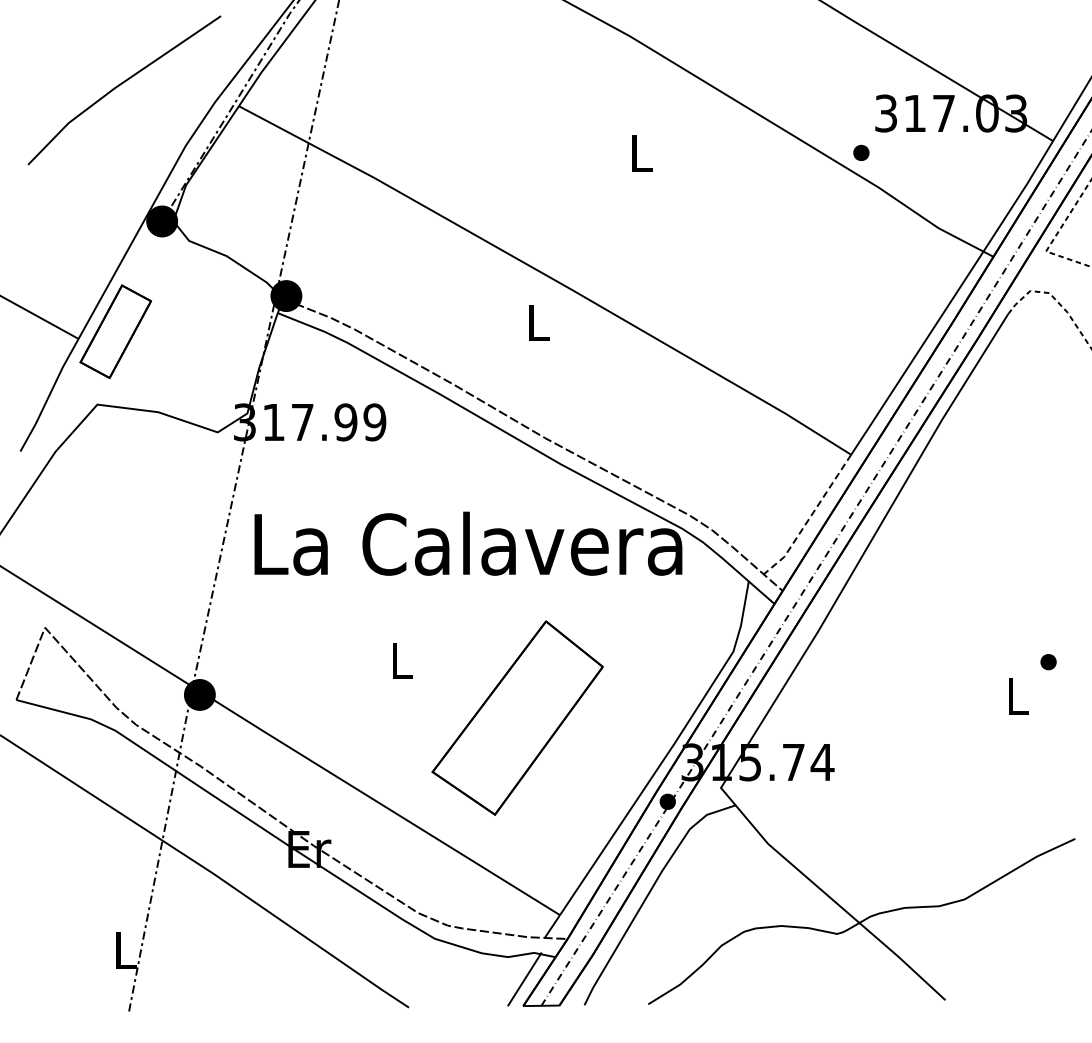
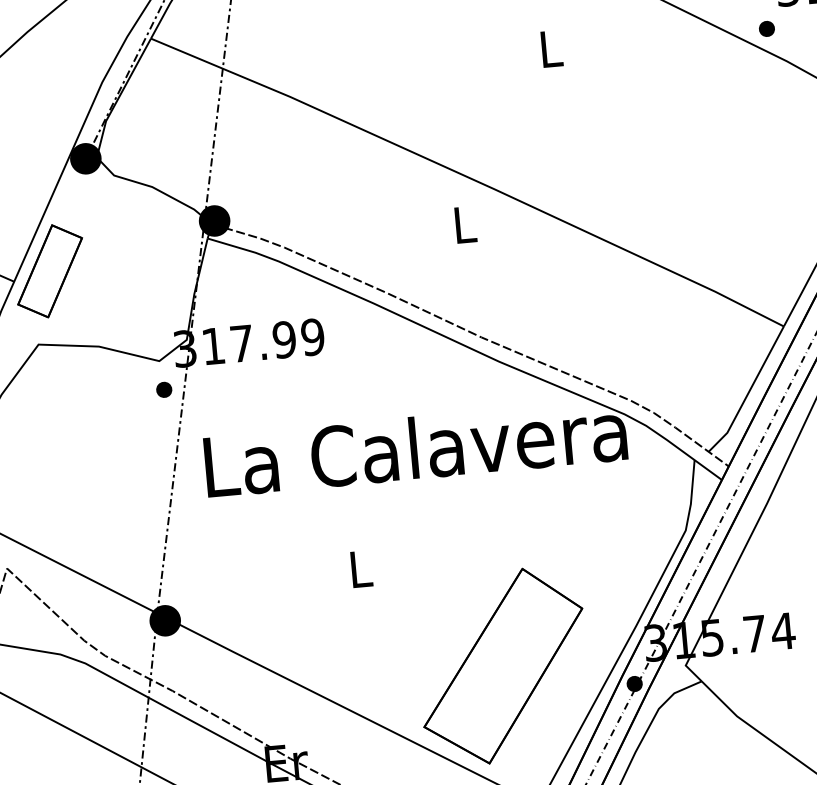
part: (220, 461) -> (164, 389), added
line: (809, 517) -> (748, 391), dashed -> solid
part: (517, 717) -> (502, 665), moved

